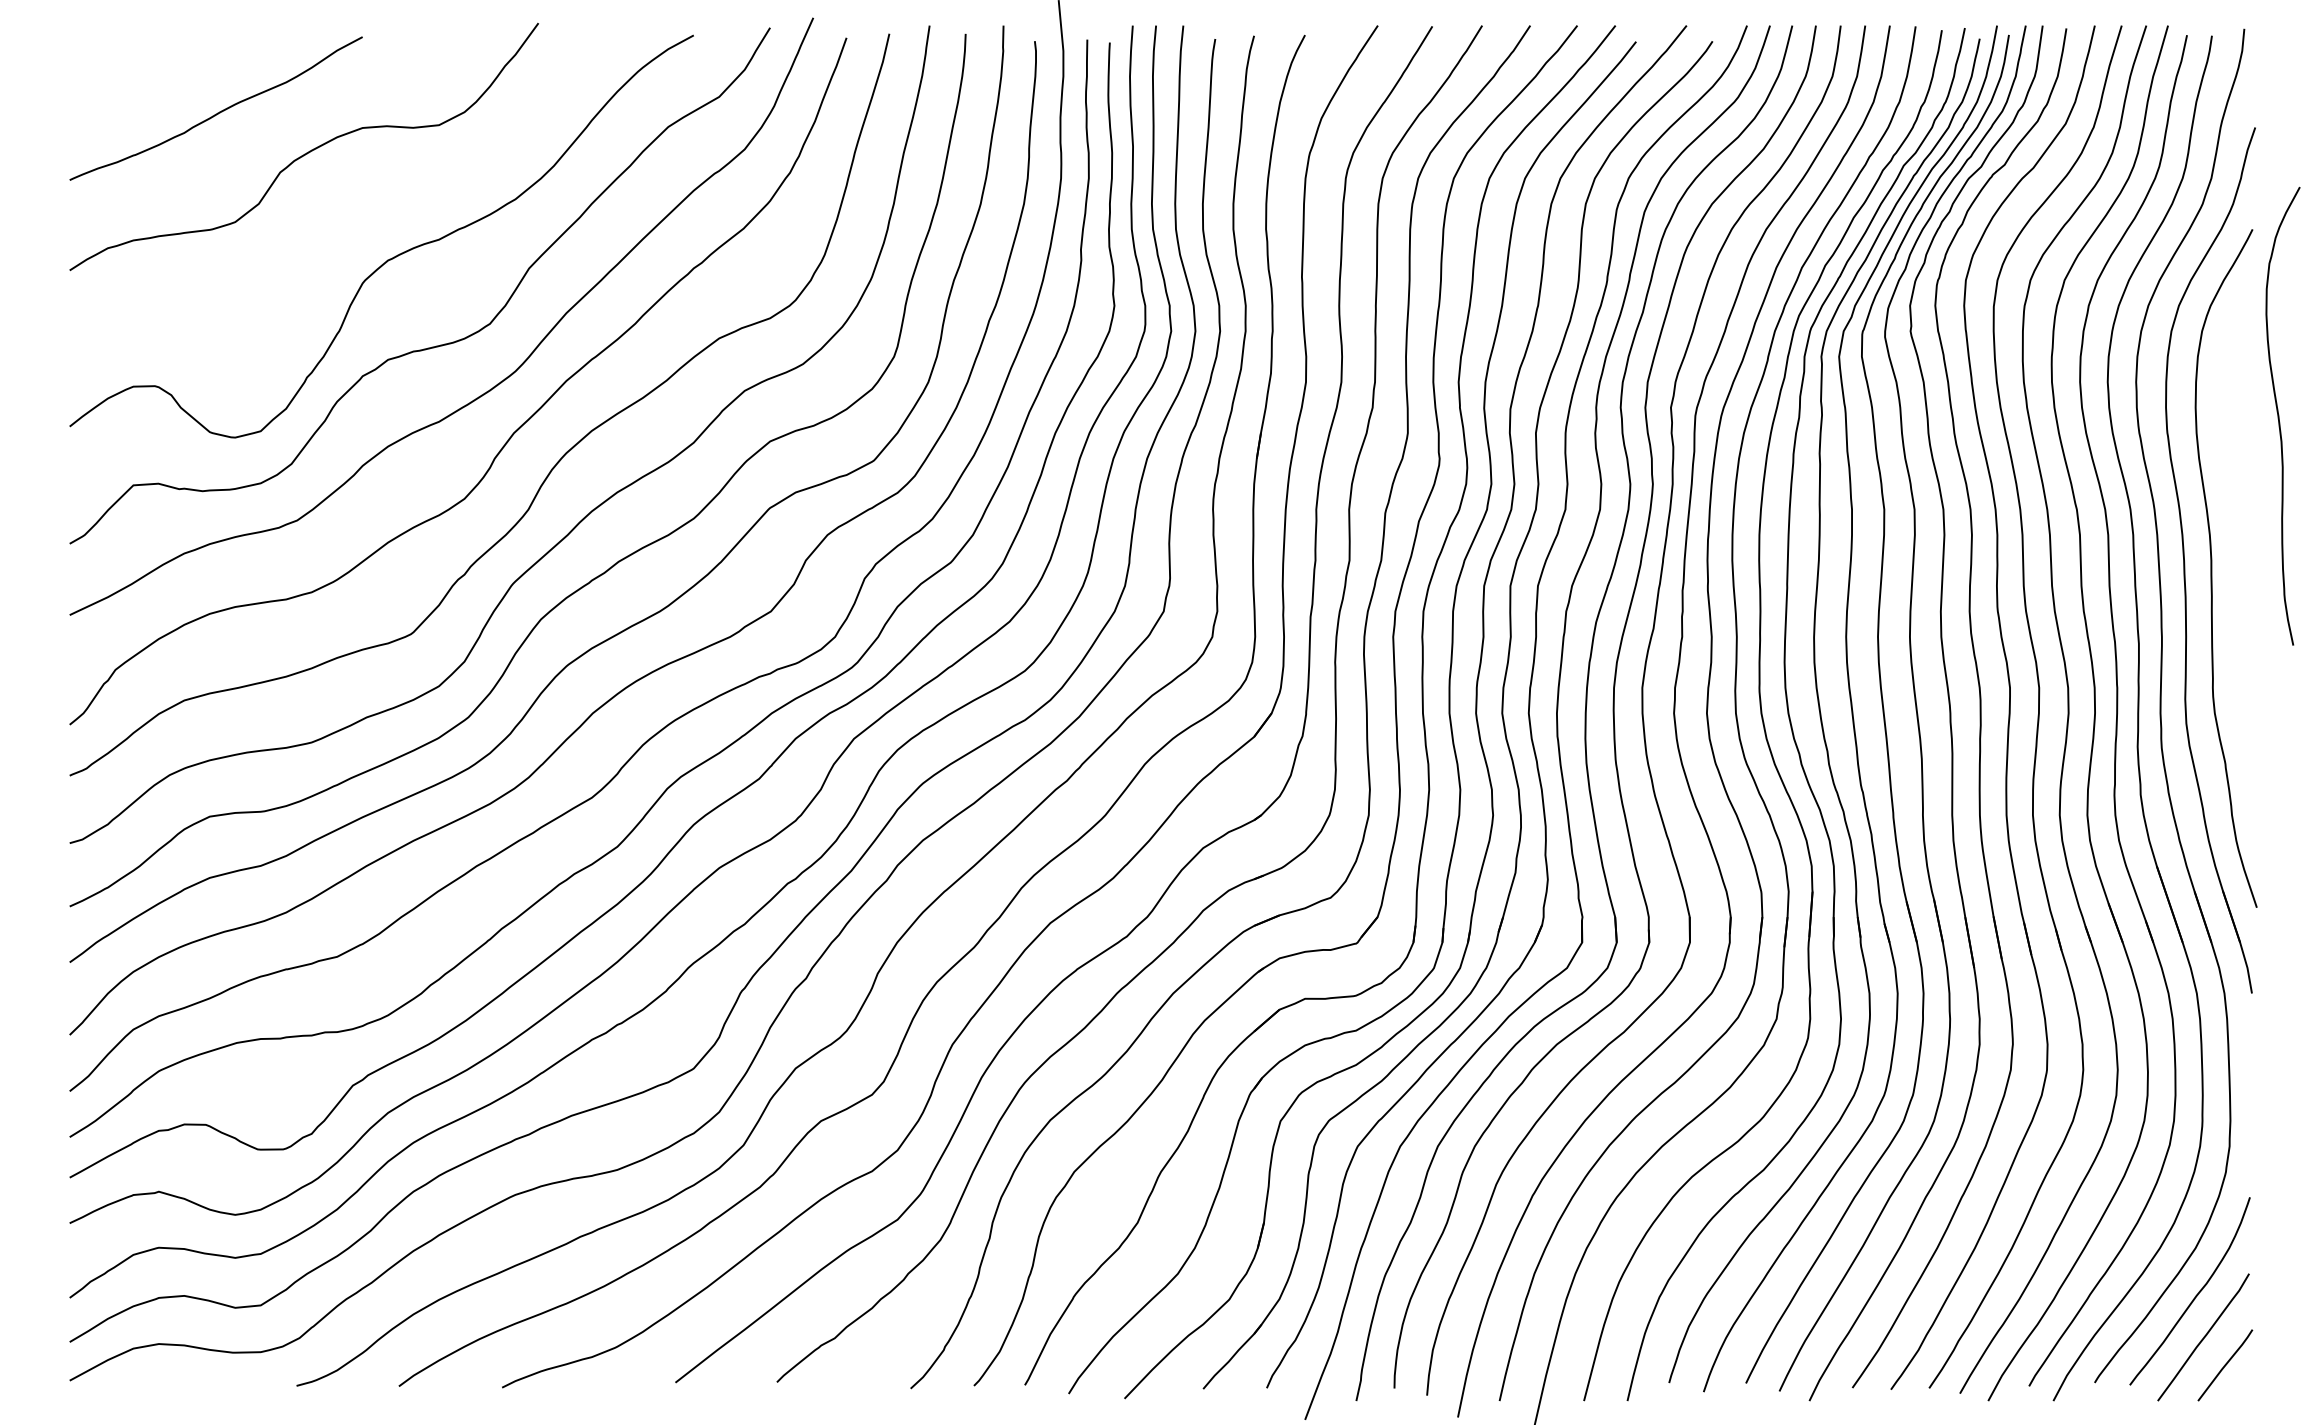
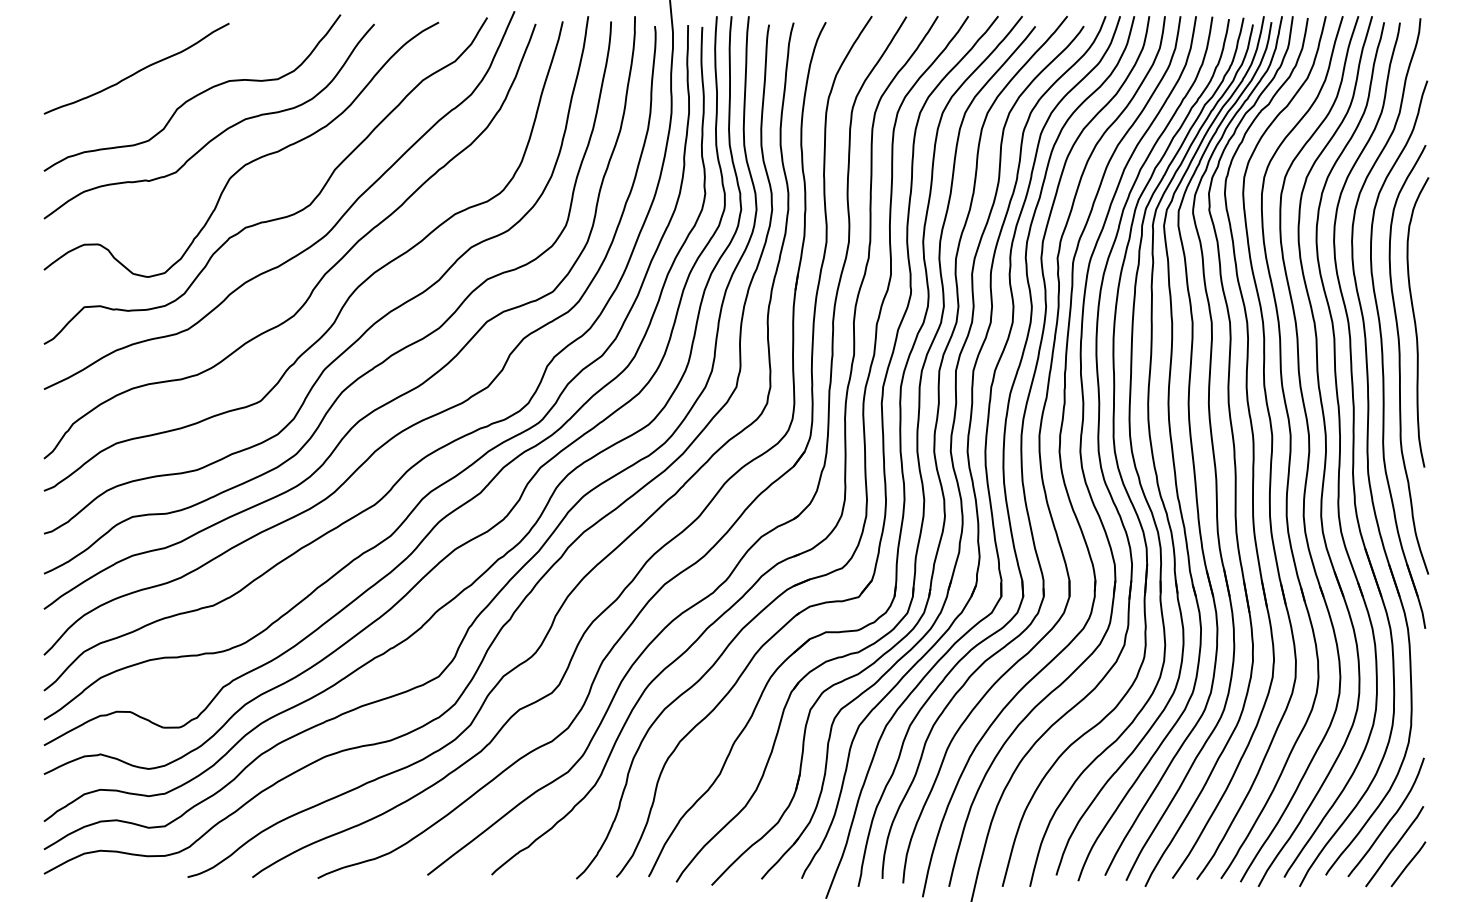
curve: (343, 212) -> (217, 134), added
curve: (2280, 417) -> (1416, 323), moved

